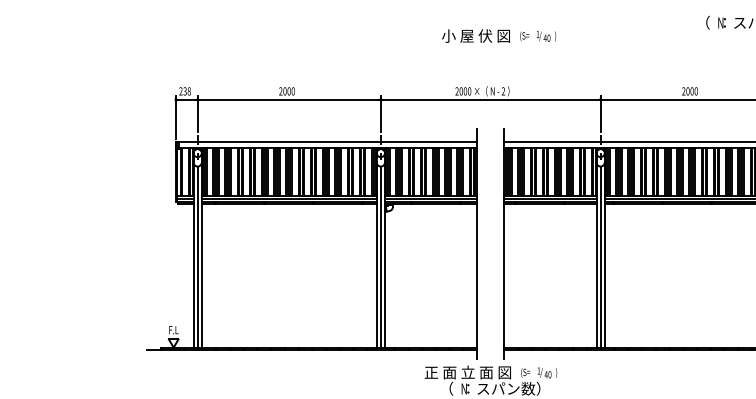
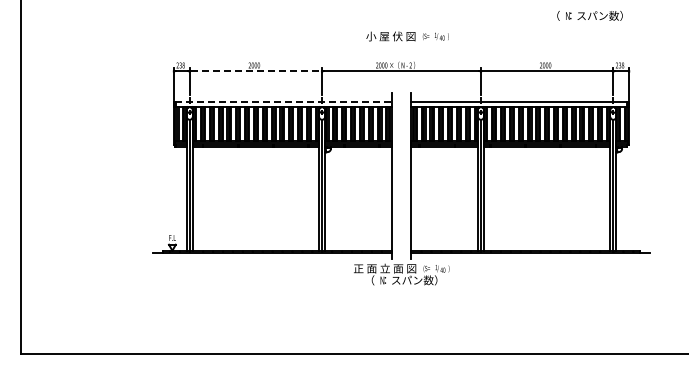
text: (498, 36) -> (407, 36), moved
line: (290, 99) -> (256, 71), solid -> dashed
line: (327, 141) -> (283, 101), solid -> dashed

